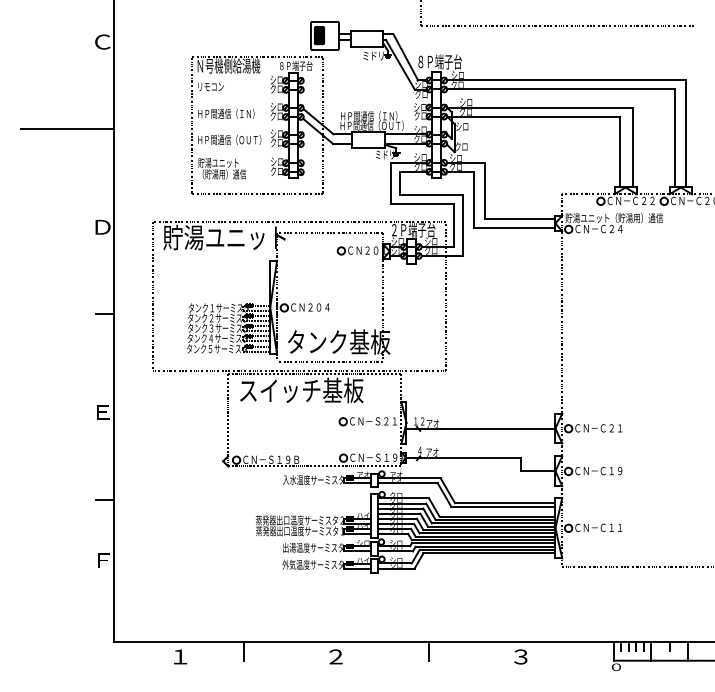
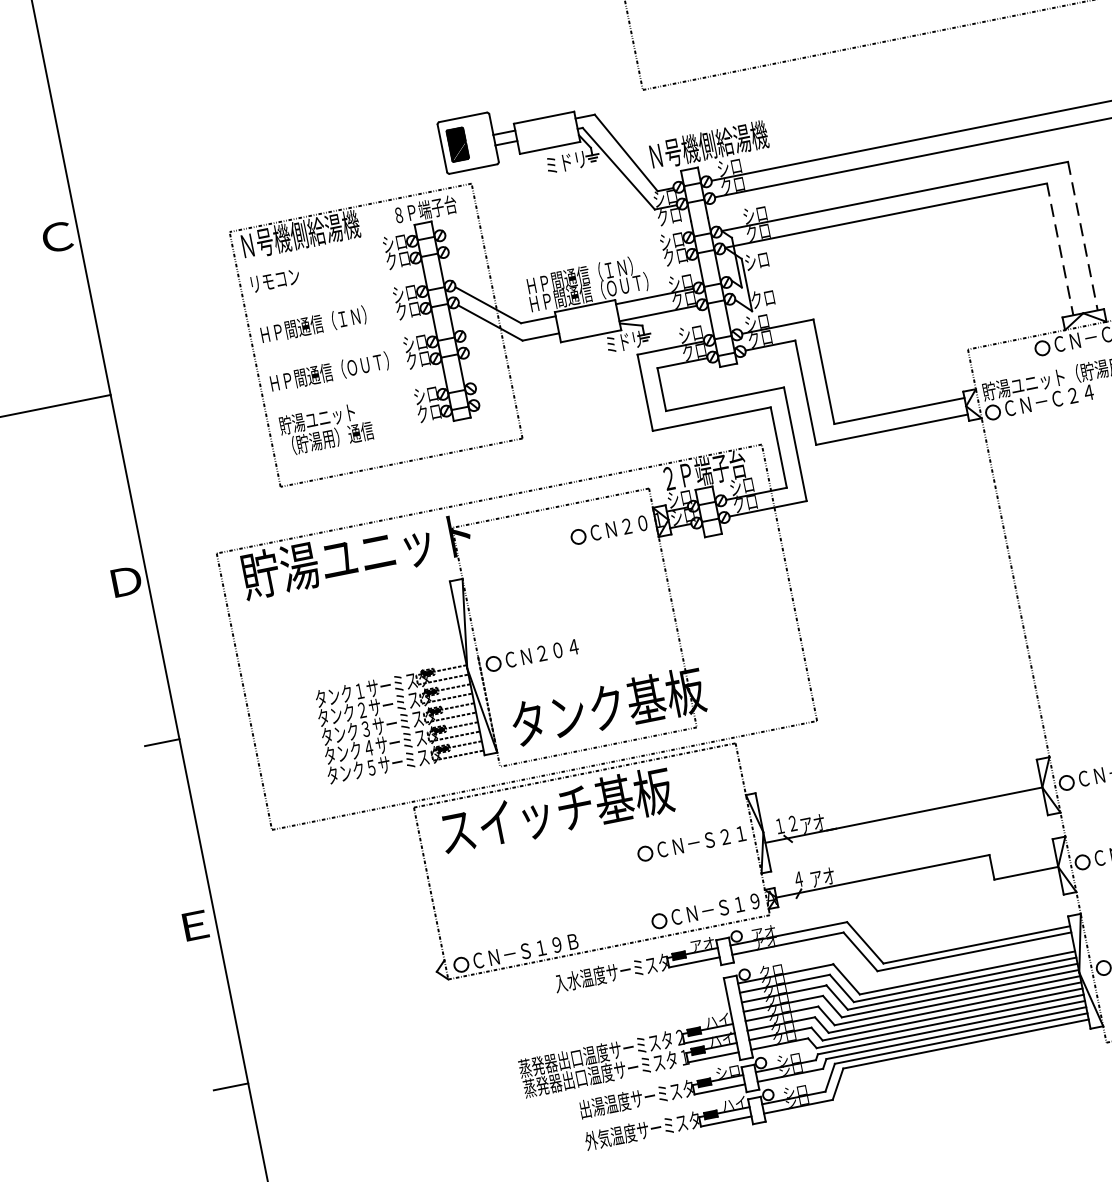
text: (449, 61) -> (709, 144), ８Ｐ端子台 -> Ｎ号機側給湯機
line: (633, 147) -> (1083, 236), solid -> dashed
line: (620, 152) -> (1060, 250), solid -> dashed

